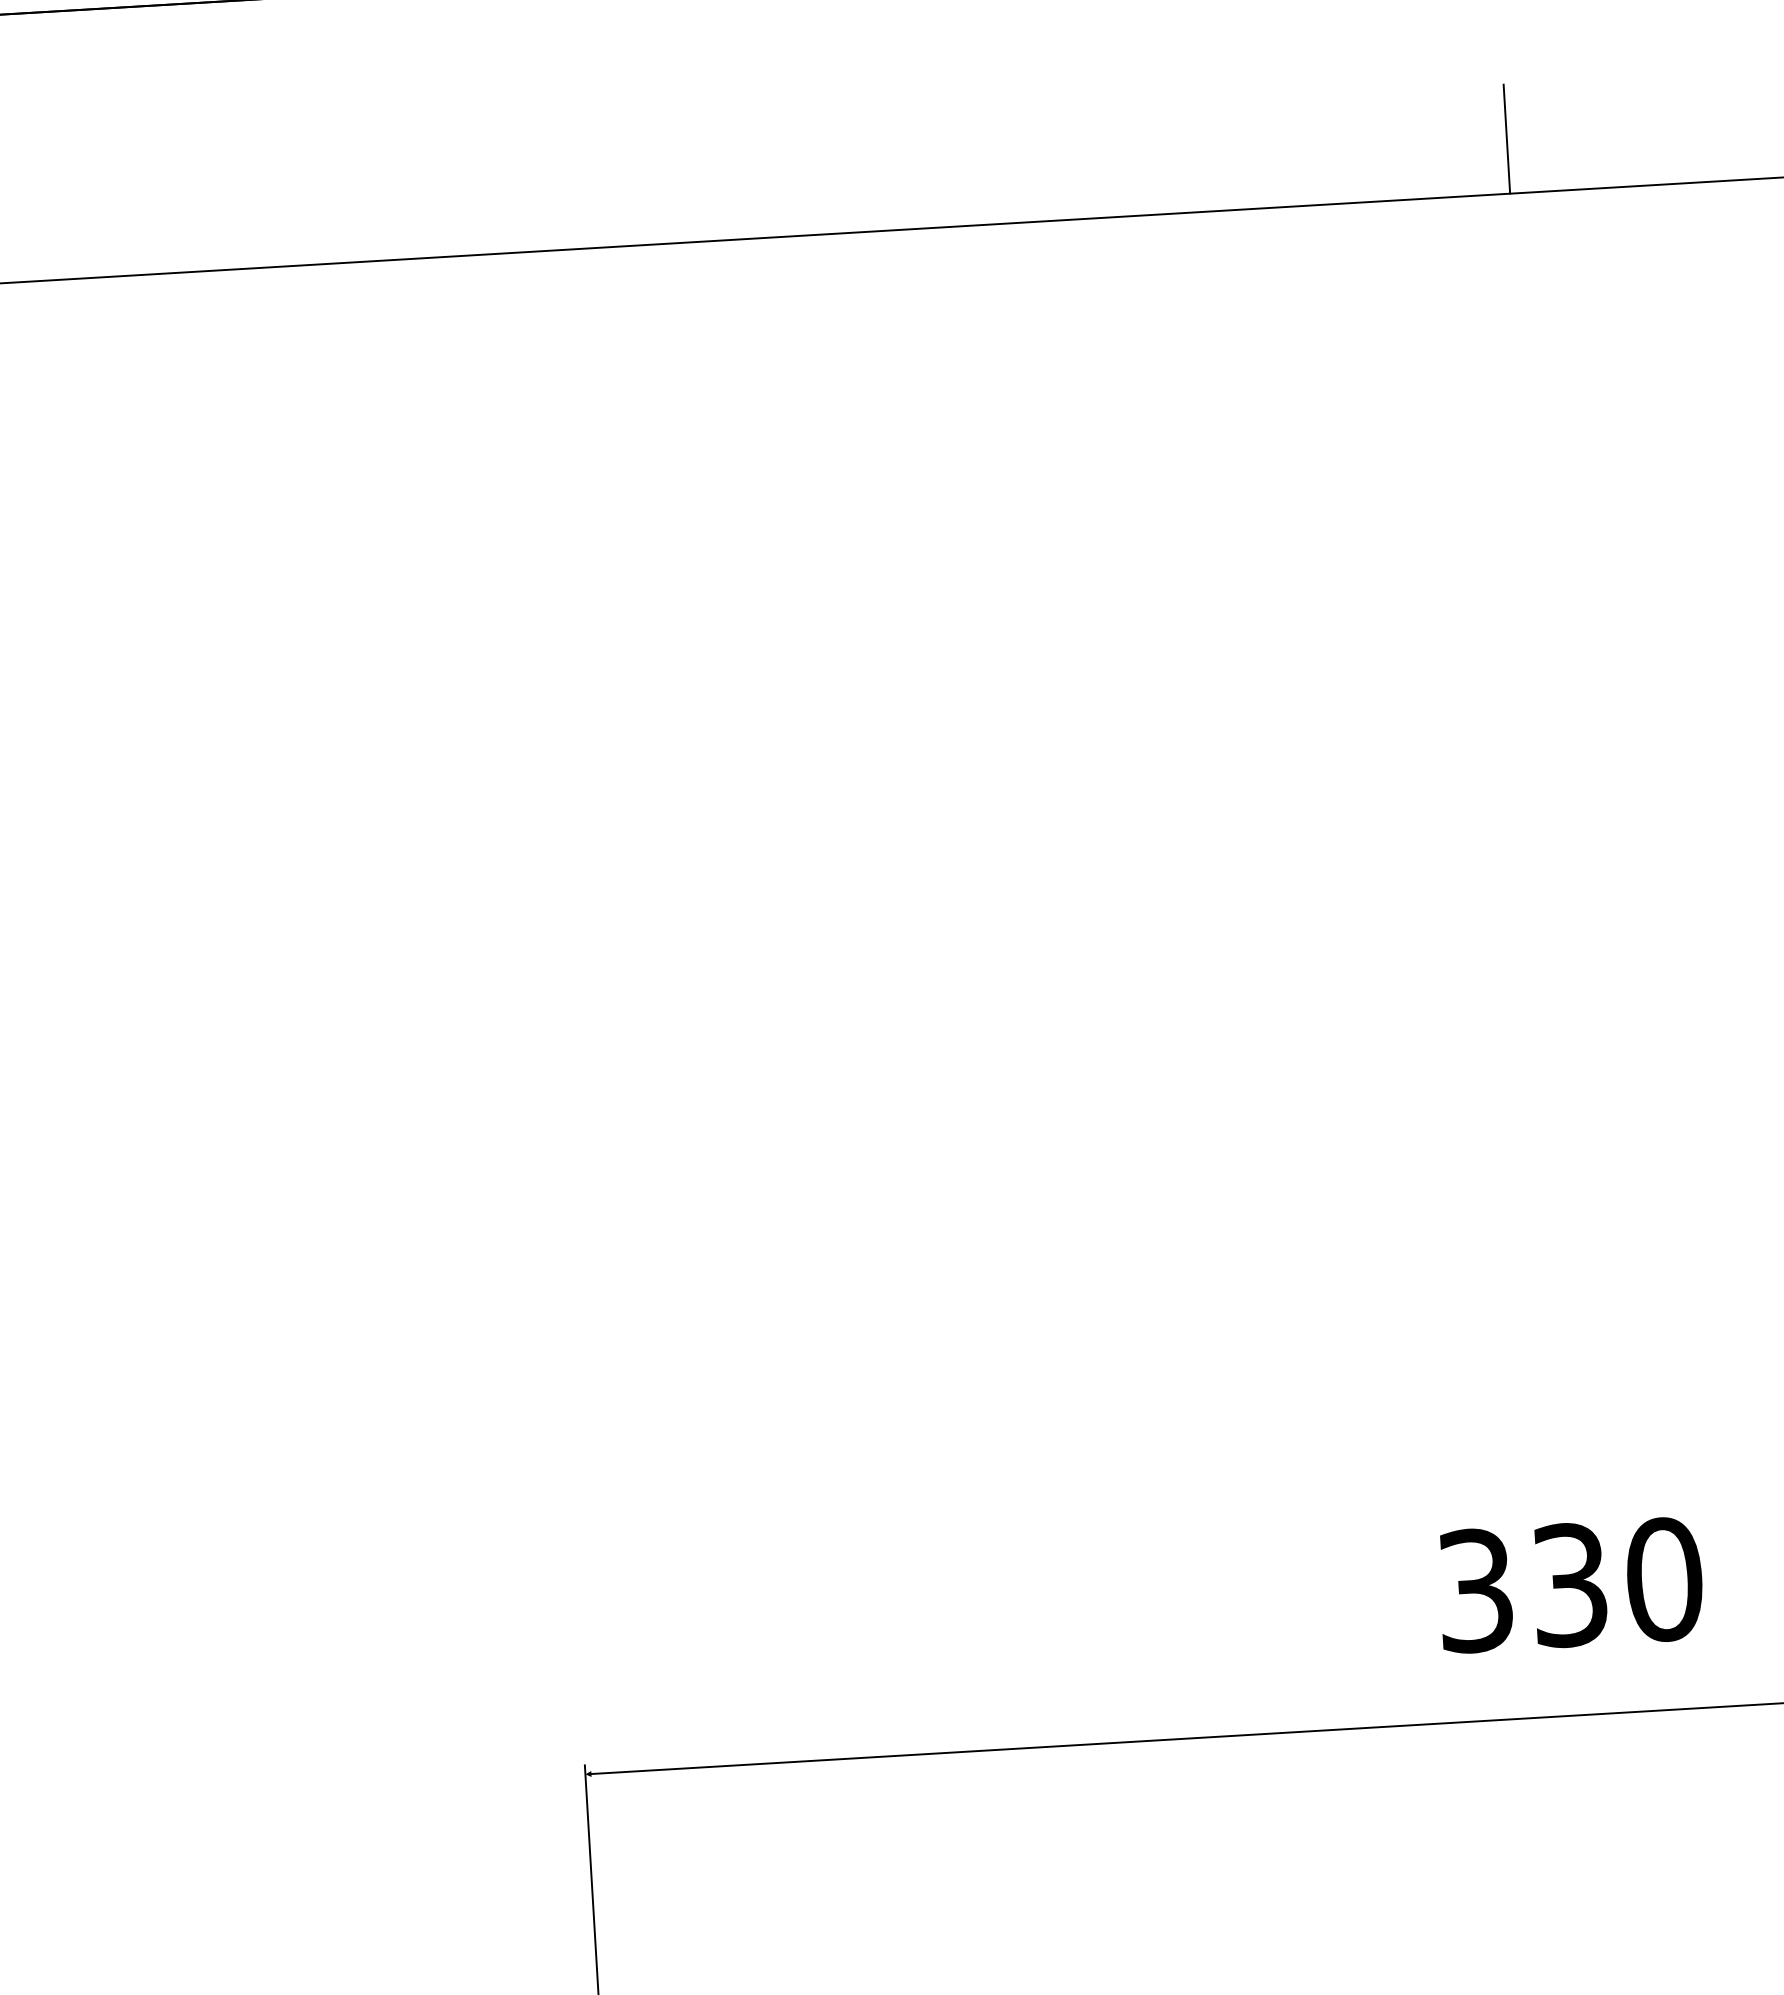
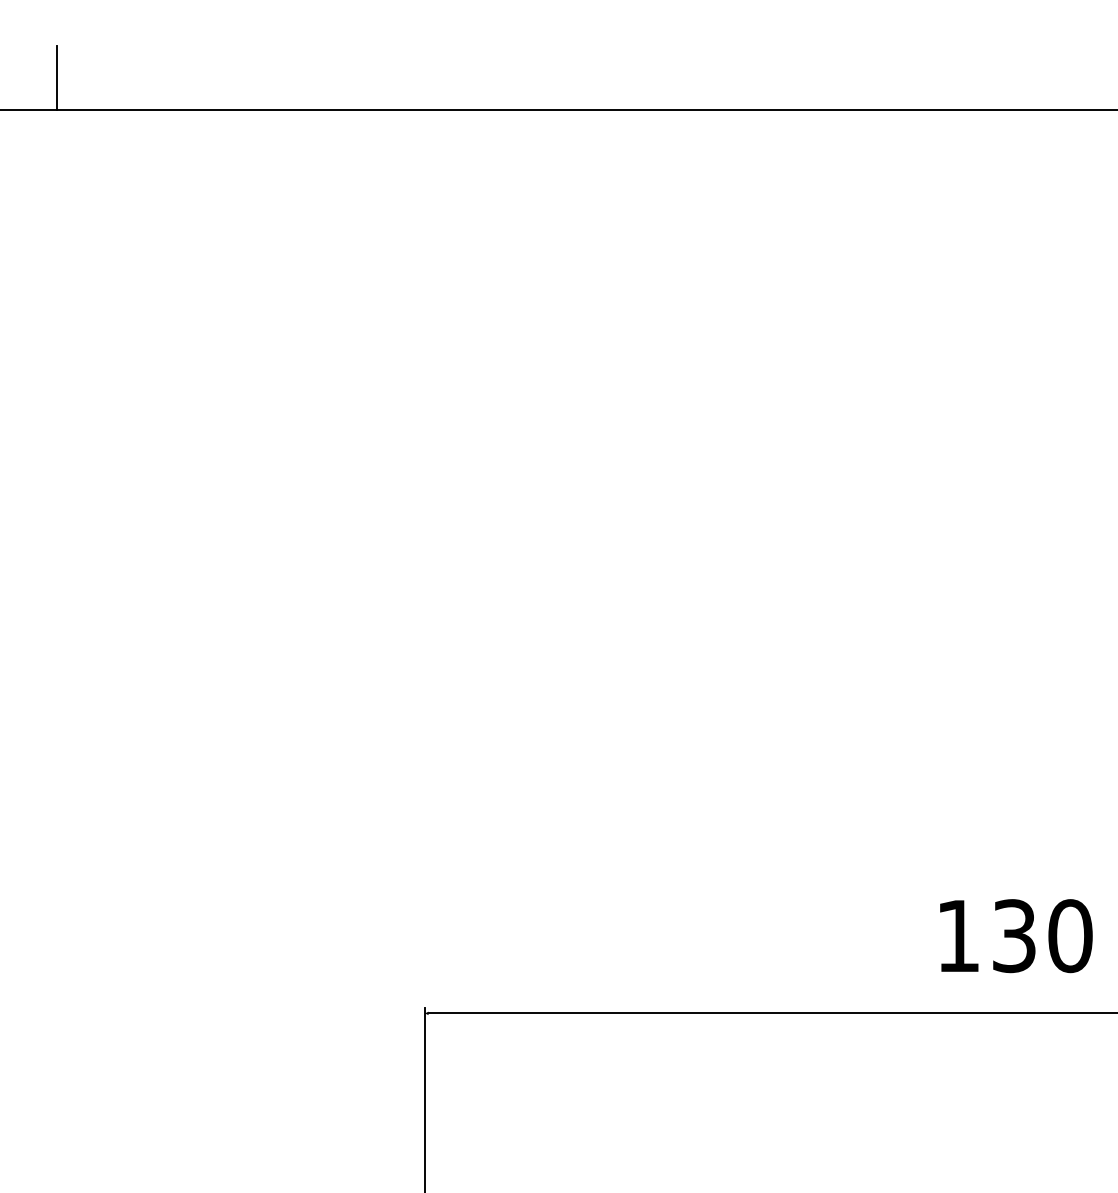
line: (1506, 138) -> (1027, 77), removed
text: (1476, 1591) -> (958, 936), 330 -> 130

